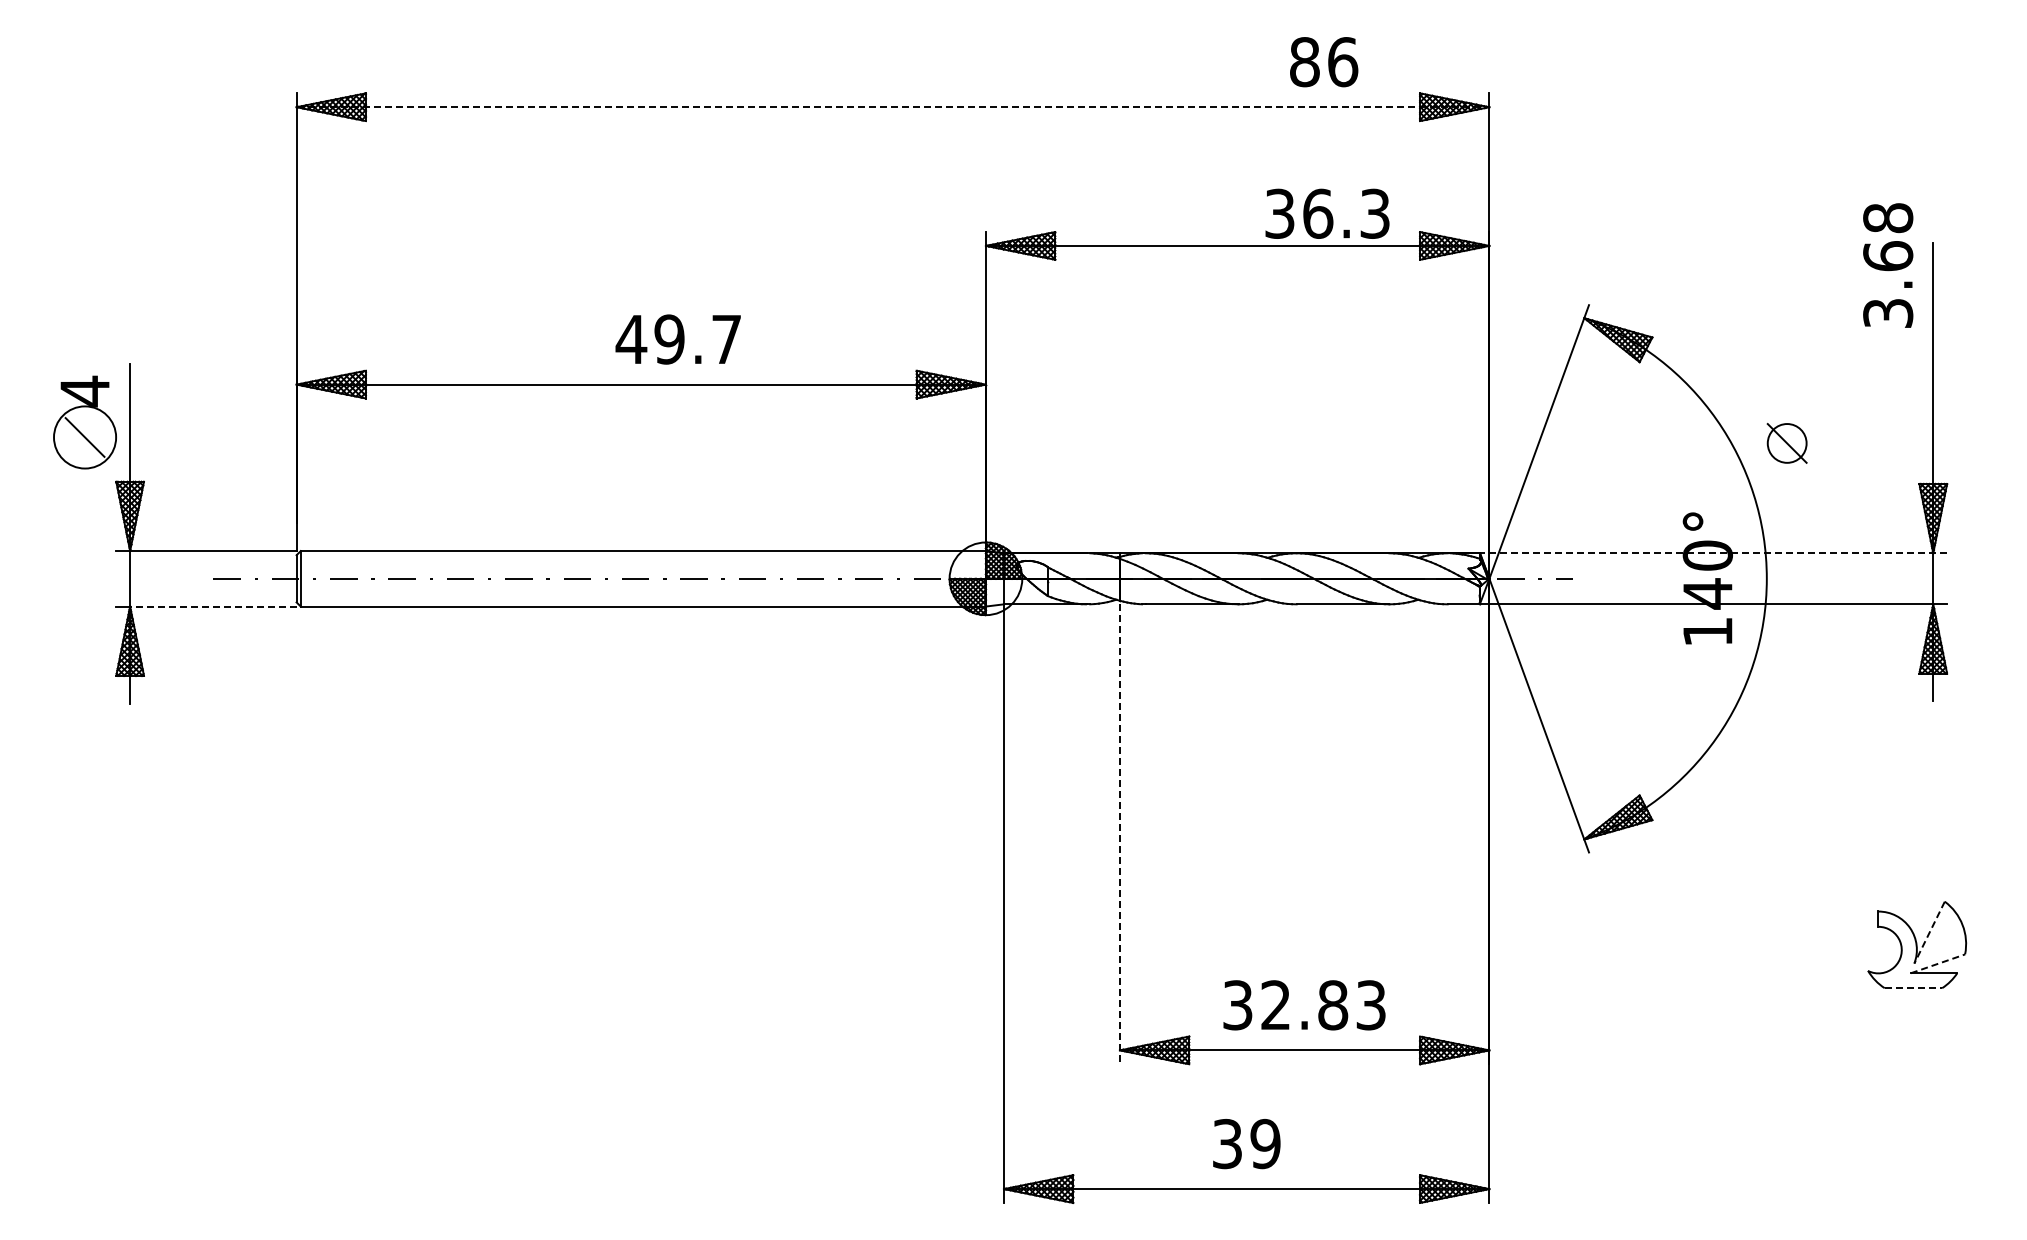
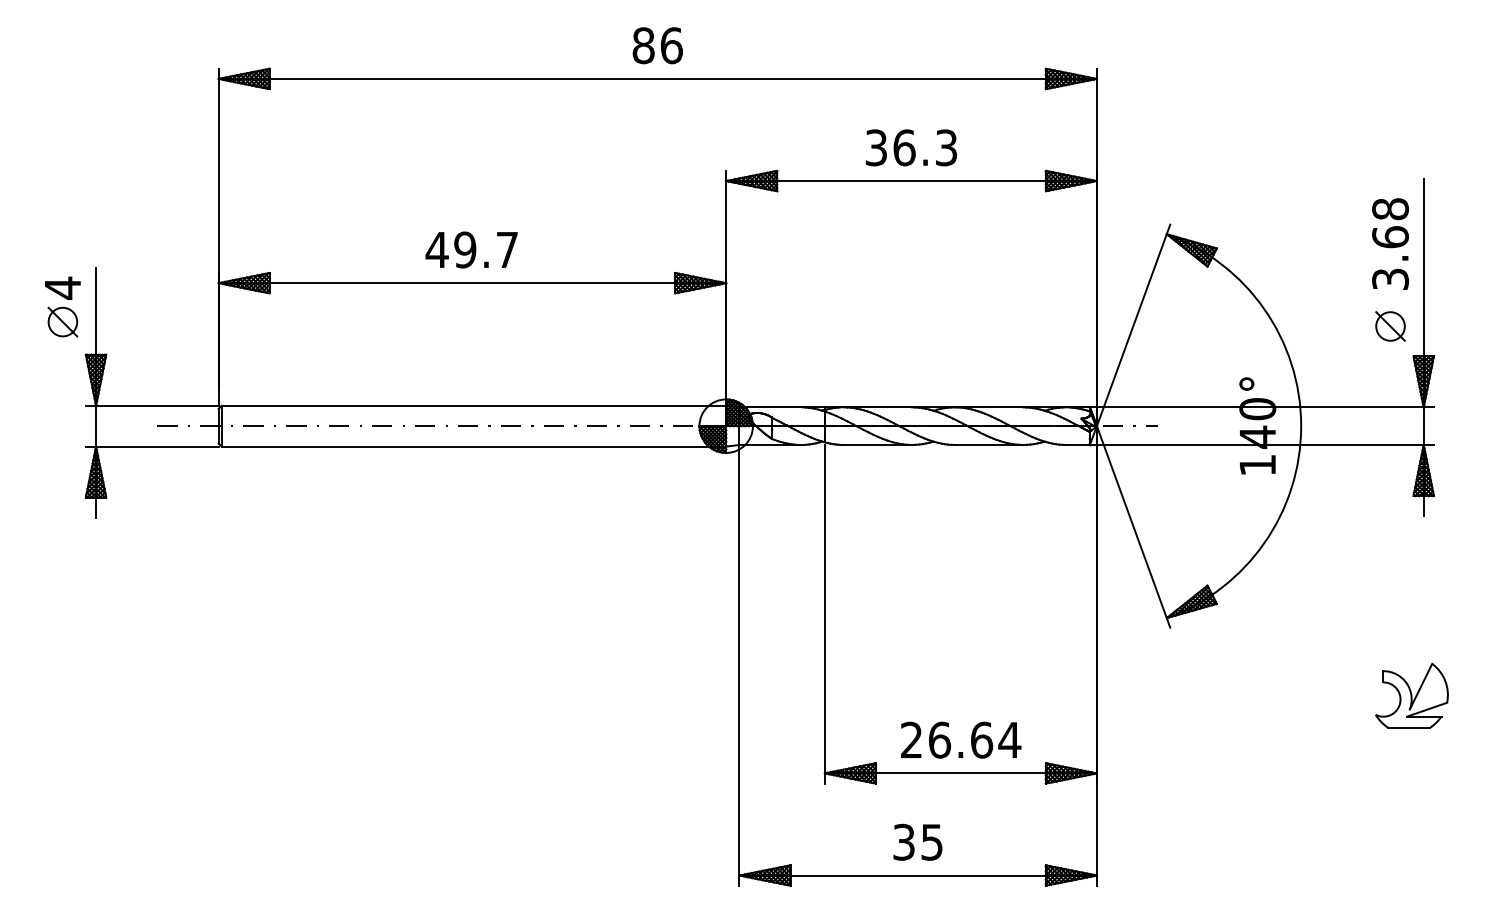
text: (1324, 62) -> (658, 46), moved
line: (893, 107) -> (658, 79), dashed -> solid
text: (1327, 213) -> (911, 147), moved
text: (1888, 265) -> (1390, 244), moved
text: (677, 339) -> (471, 249), moved
circle: (84, 437) -> (62, 322), size x0.62
part: (1786, 443) -> (1390, 326), moved
line: (1713, 553) -> (1261, 407), dashed -> solid
line: (212, 606) -> (156, 446), dashed -> solid
line: (1119, 834) -> (824, 614), dashed -> solid
line: (1929, 933) -> (1420, 687), dashed -> solid
line: (1937, 963) -> (1426, 709), dashed -> solid
line: (1913, 988) -> (1409, 727), dashed -> solid
text: (1304, 1005) -> (960, 740), 32.83 -> 26.64
text: (1265, 1143) -> (932, 841), 39 -> 35

